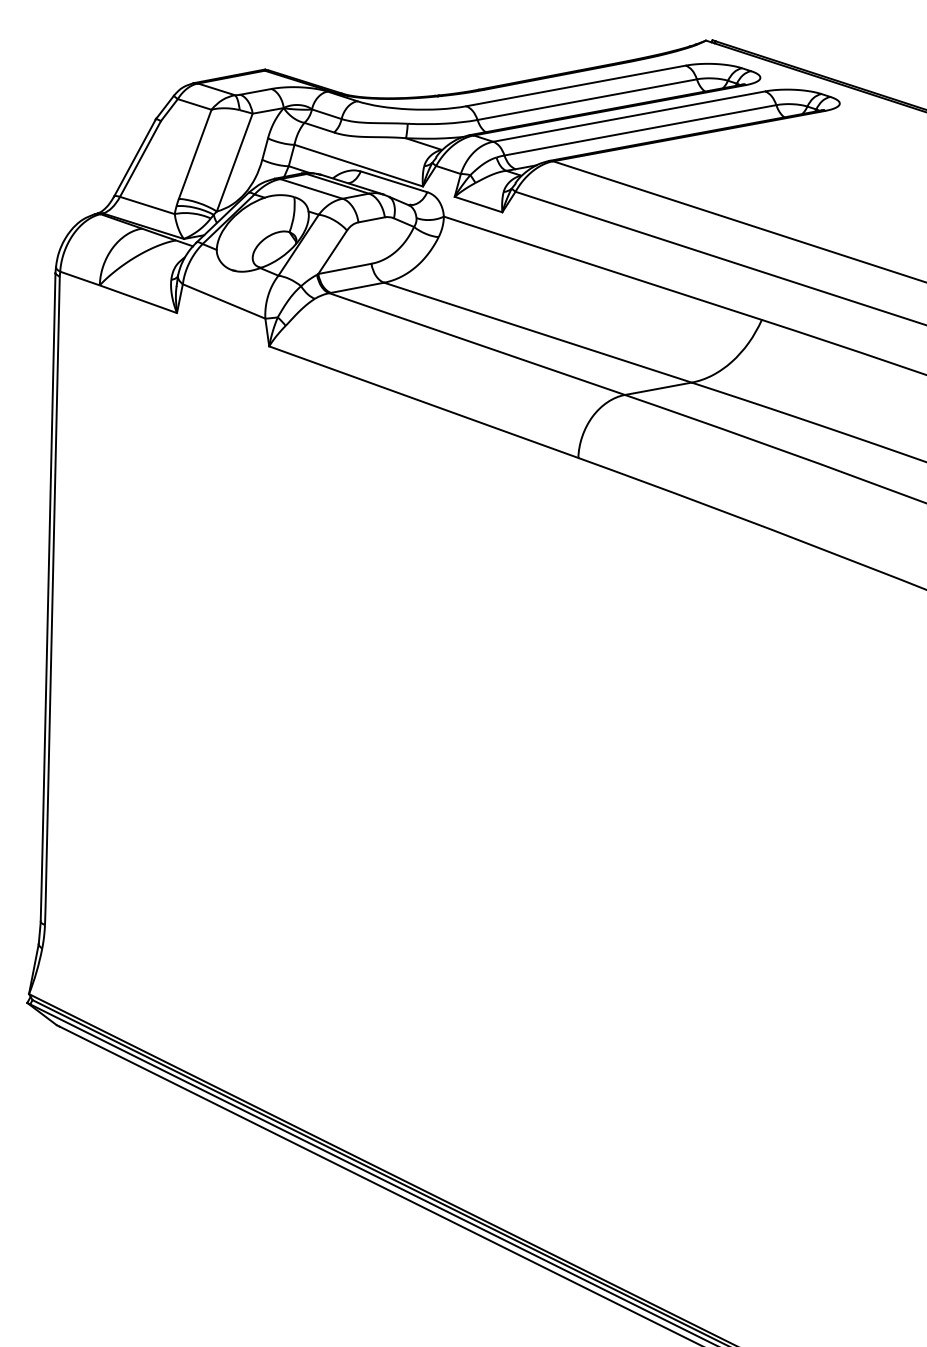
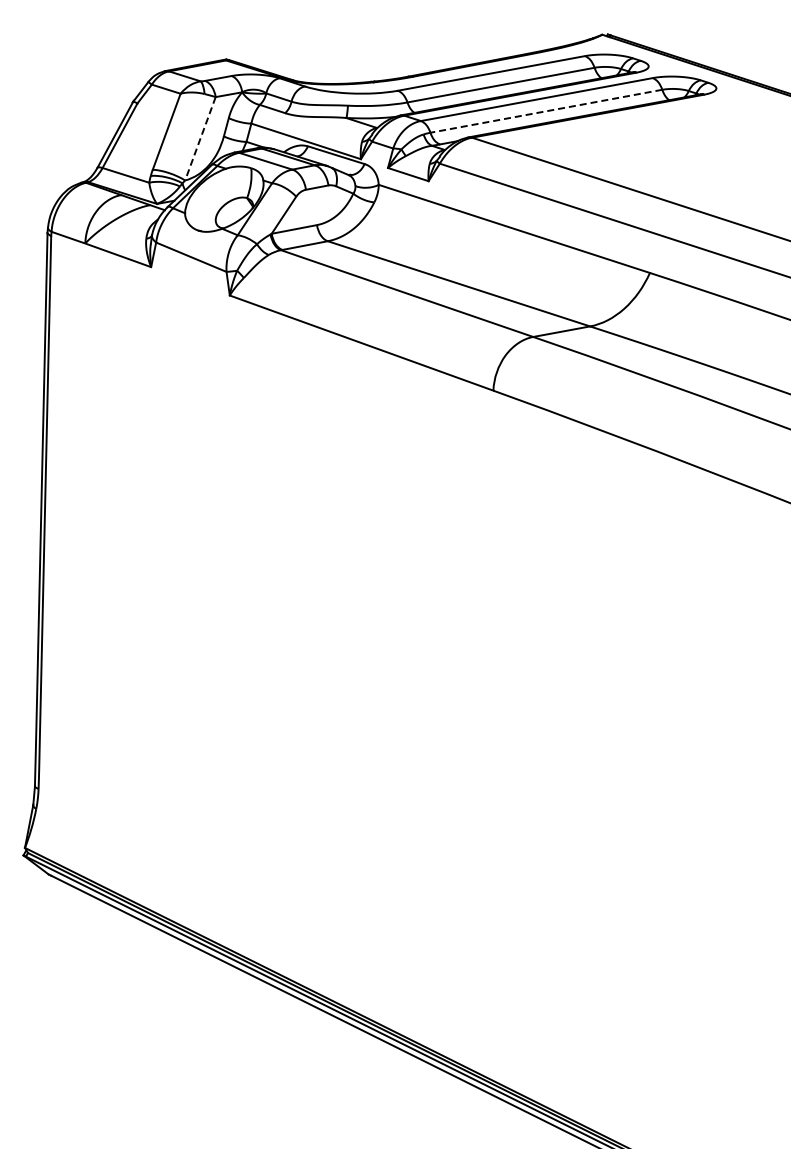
line: (640, 130) -> (546, 111), solid -> dashed
line: (234, 163) -> (200, 139), solid -> dashed

